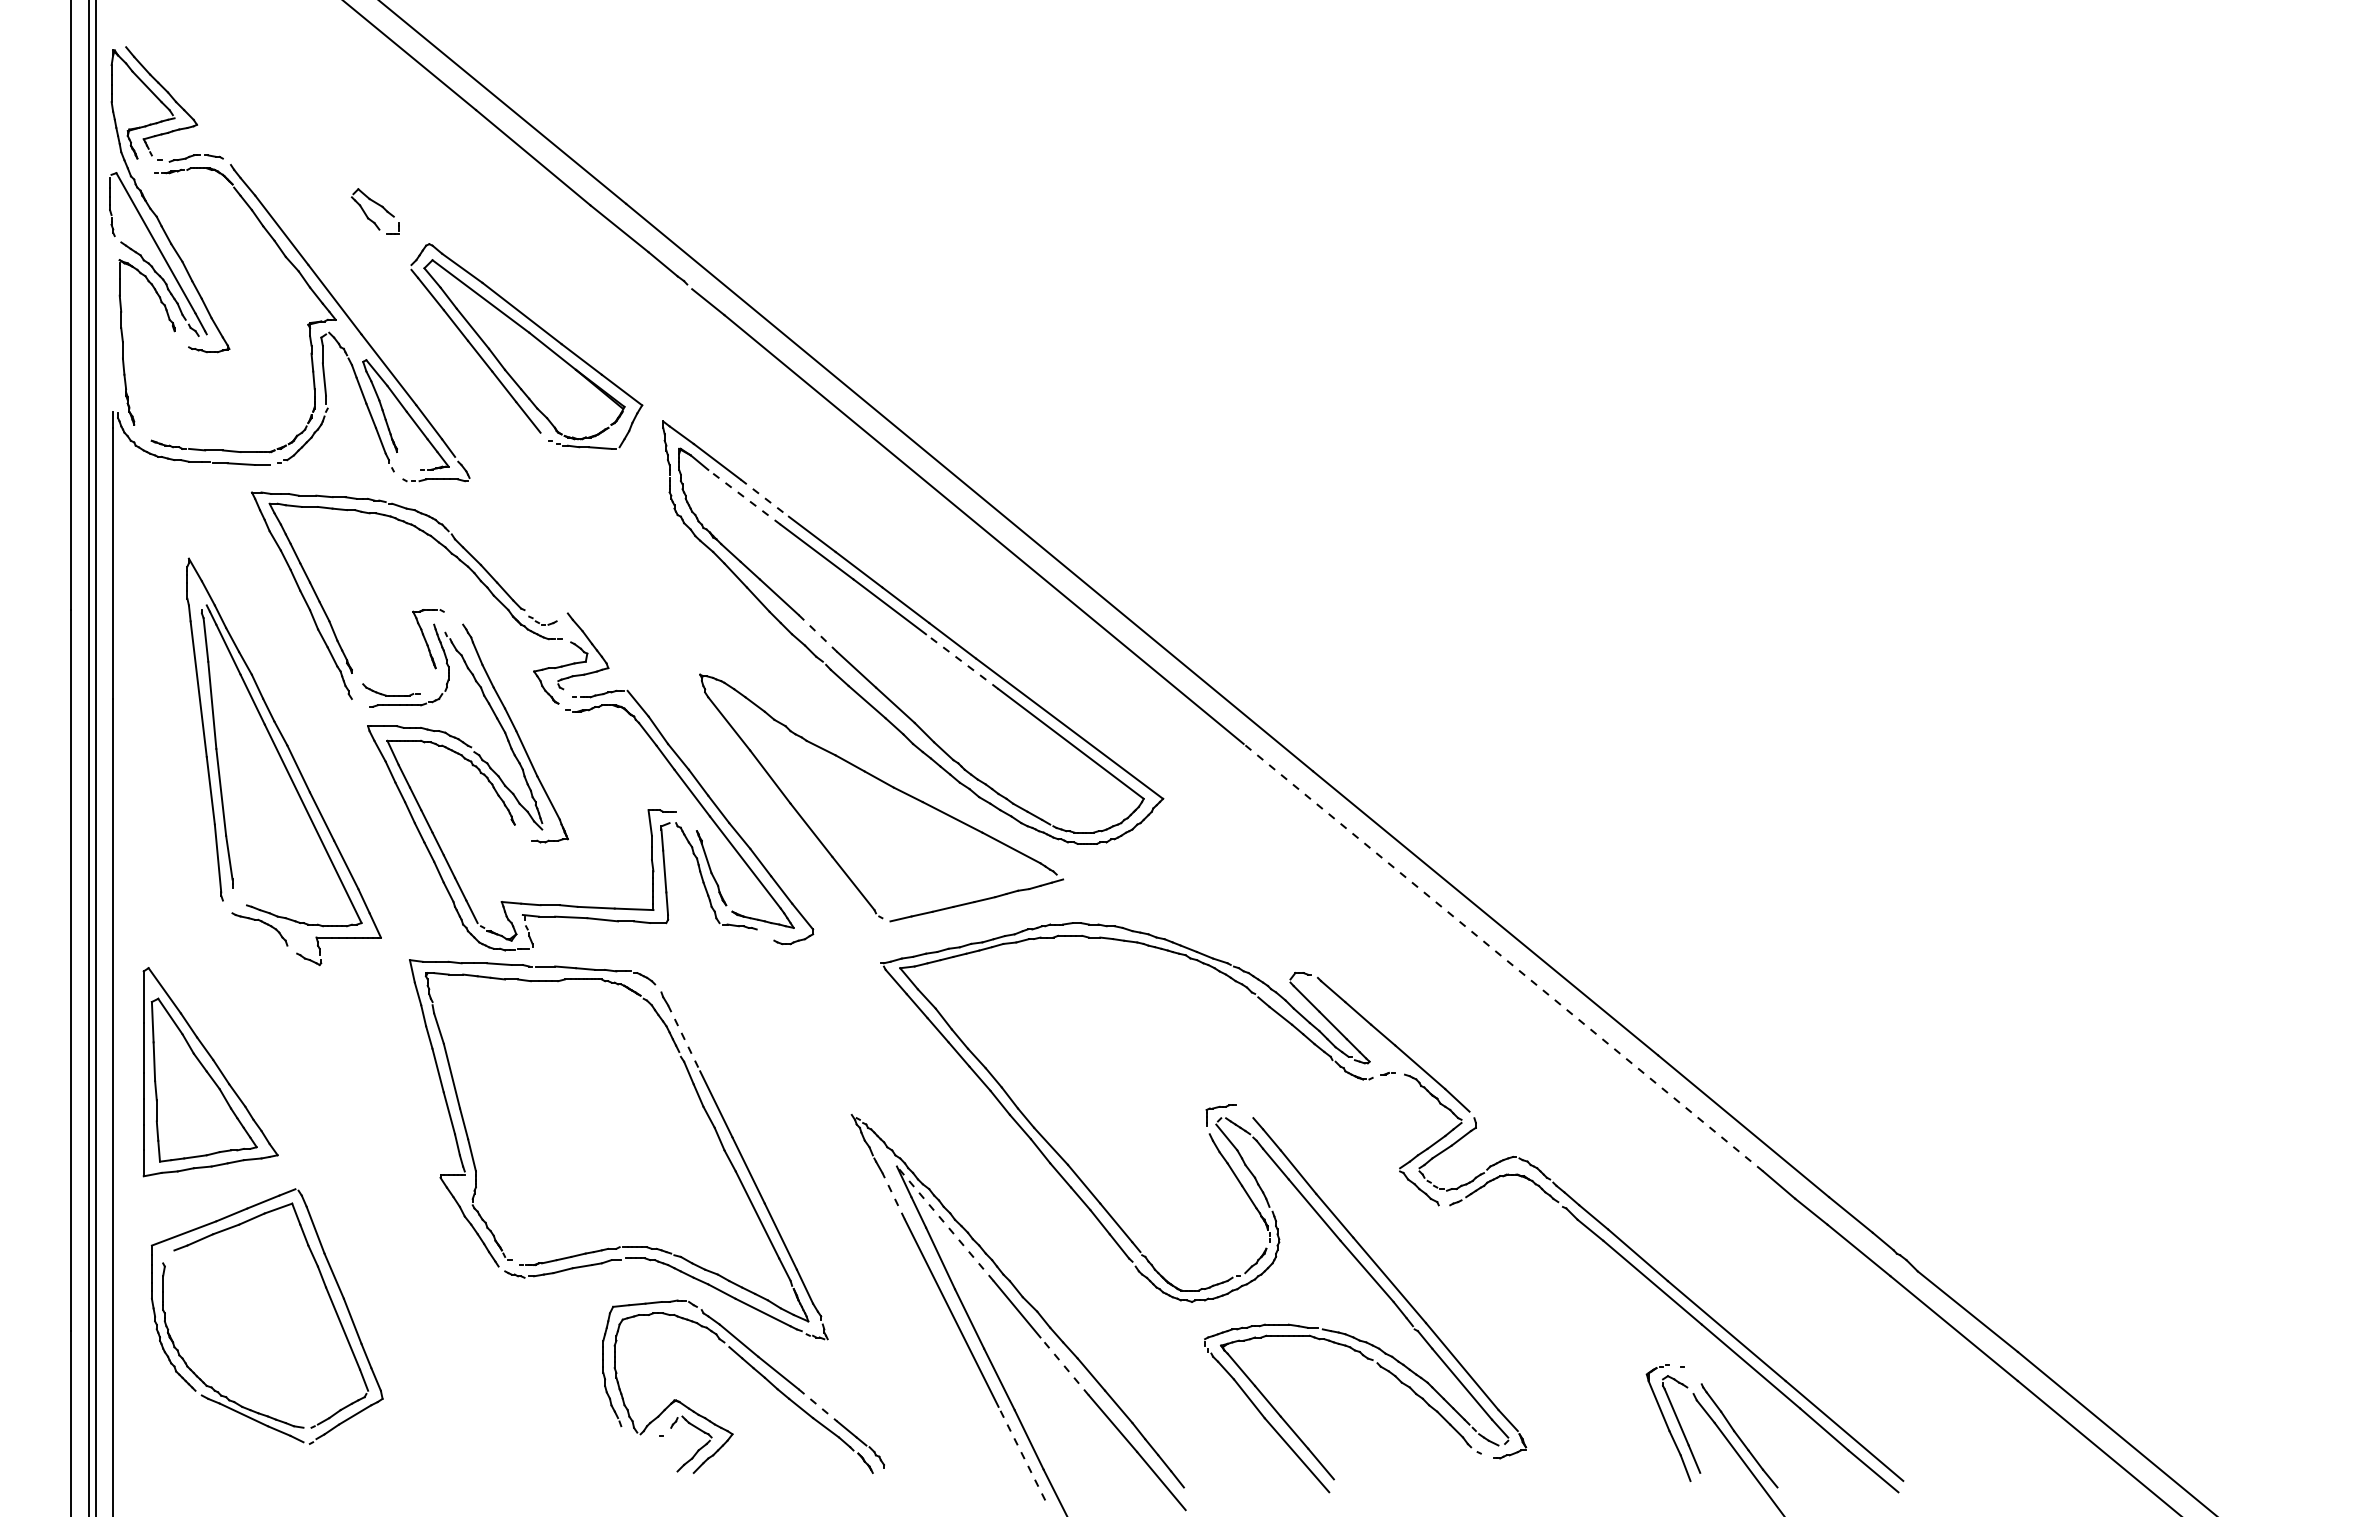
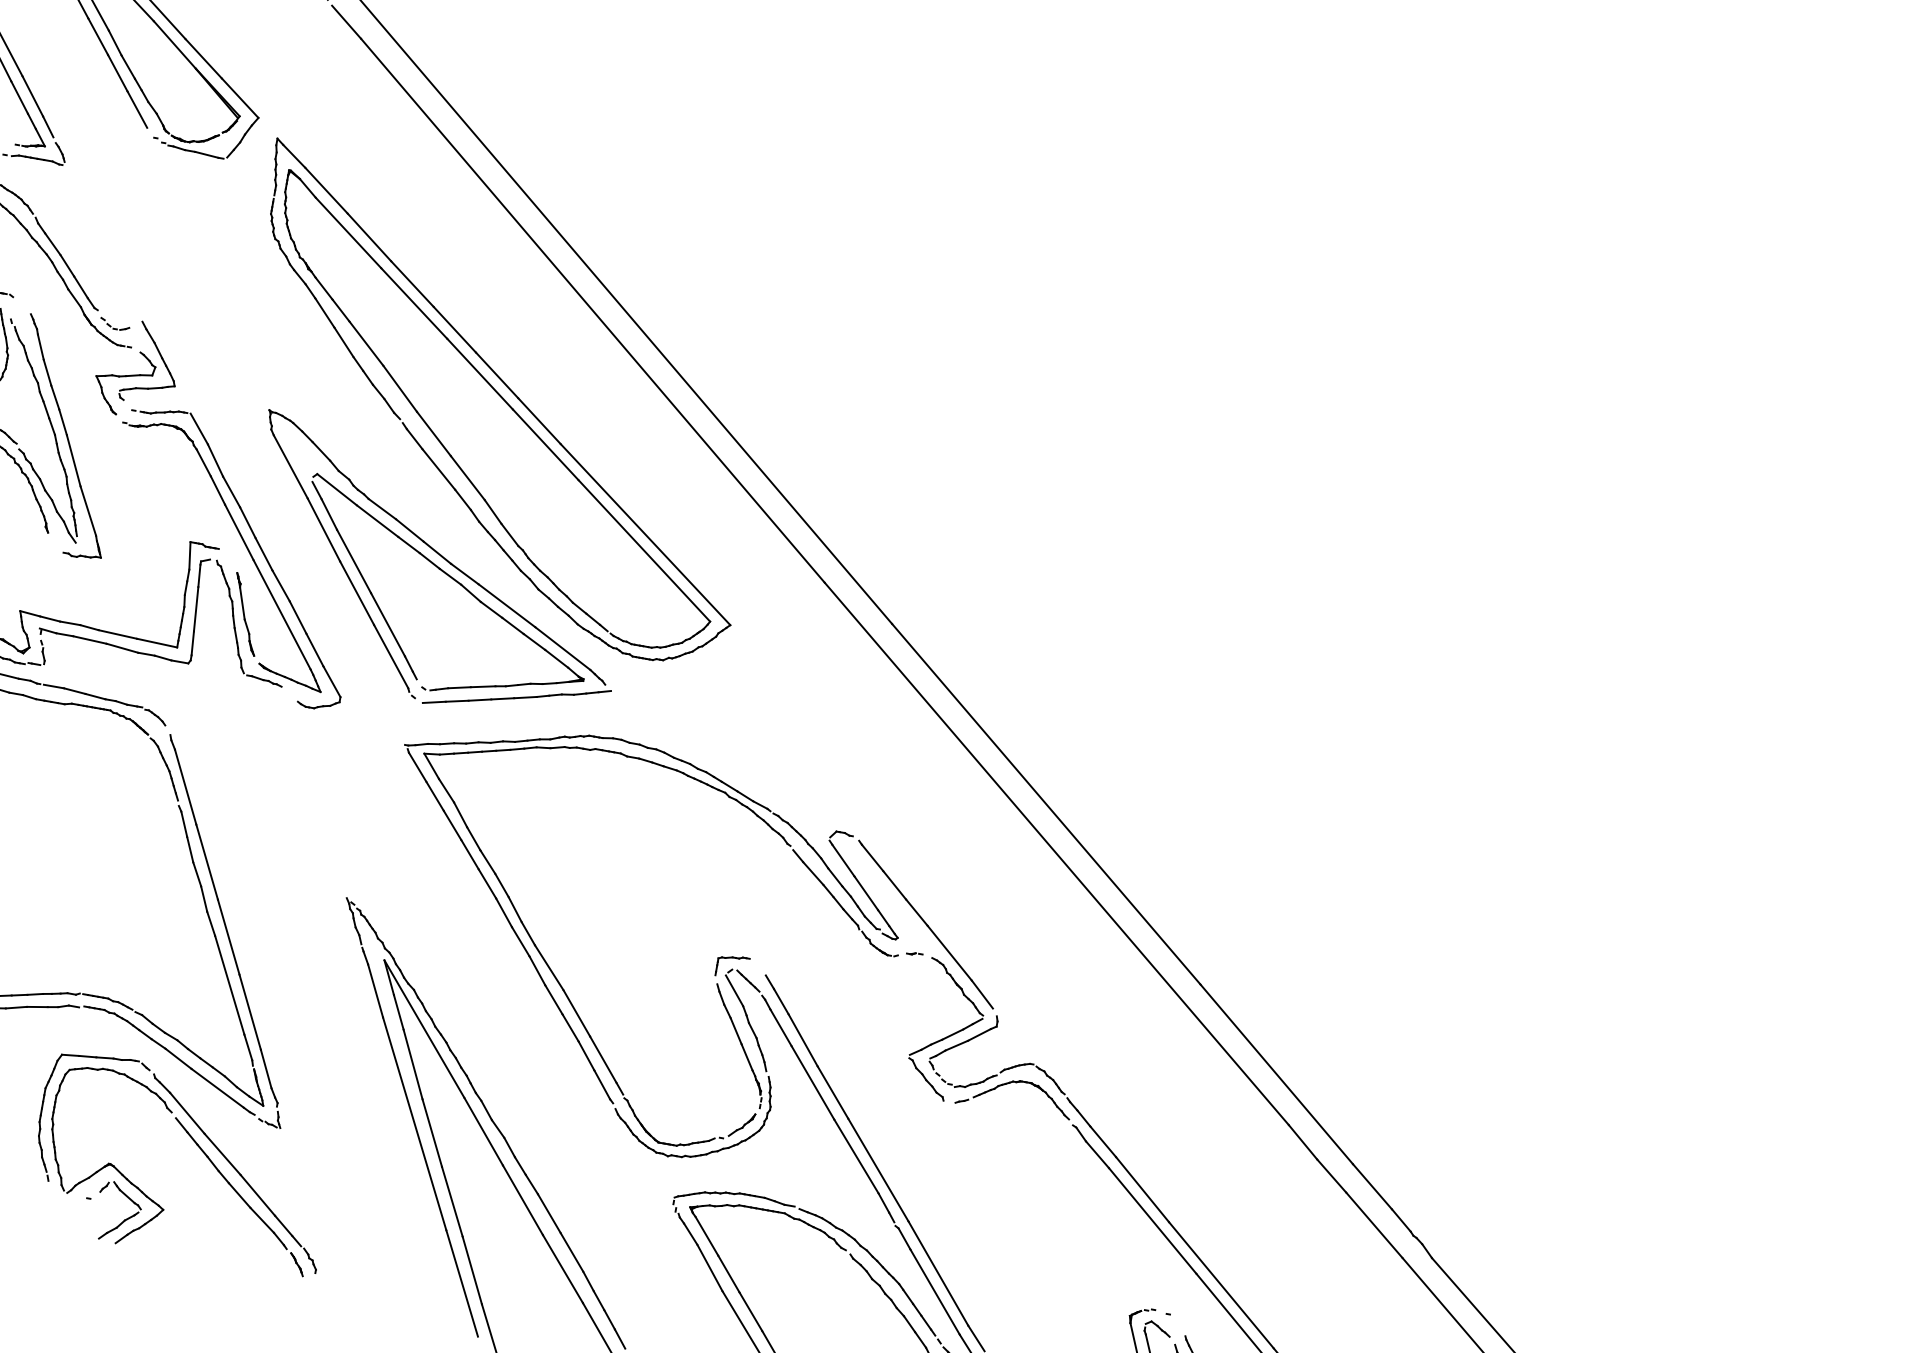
line: (744, 497) -> (348, 233), dashed -> solid
line: (765, 498) -> (370, 238), dashed -> solid
line: (818, 633) -> (400, 388), dashed -> solid
line: (961, 661) -> (544, 444), dashed -> solid
part: (900, 803) -> (455, 581), added
line: (1503, 957) -> (1056, 853), dashed -> solid
line: (684, 1038) -> (186, 787), dashed -> solid
line: (893, 1196) -> (375, 991), dashed -> solid
line: (945, 1223) -> (424, 1028), dashed -> solid
line: (1064, 1366) -> (522, 1200), dashed -> solid
line: (818, 1405) -> (258, 1195), dashed -> solid
line: (1021, 1453) -> (461, 1283), dashed -> solid

